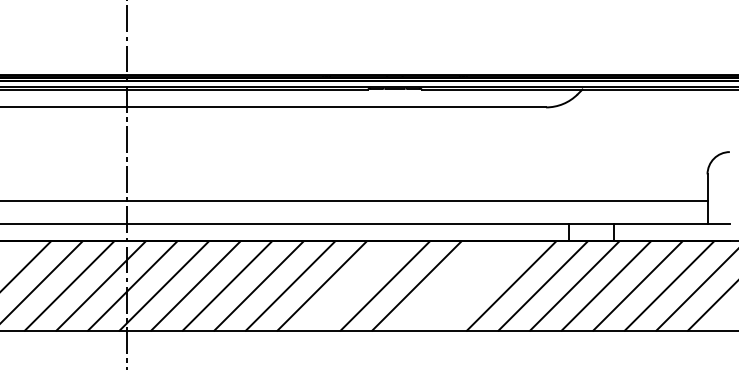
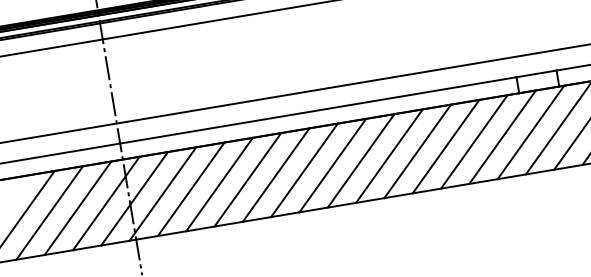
line: (353, 285) -> (332, 165), added
line: (448, 285) -> (417, 150), added
line: (479, 285) -> (445, 146), added

